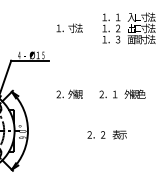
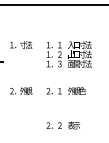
text: (69, 27) -> (21, 44), moved
text: (128, 28) -> (68, 54), moved
text: (106, 134) -> (62, 125), moved

